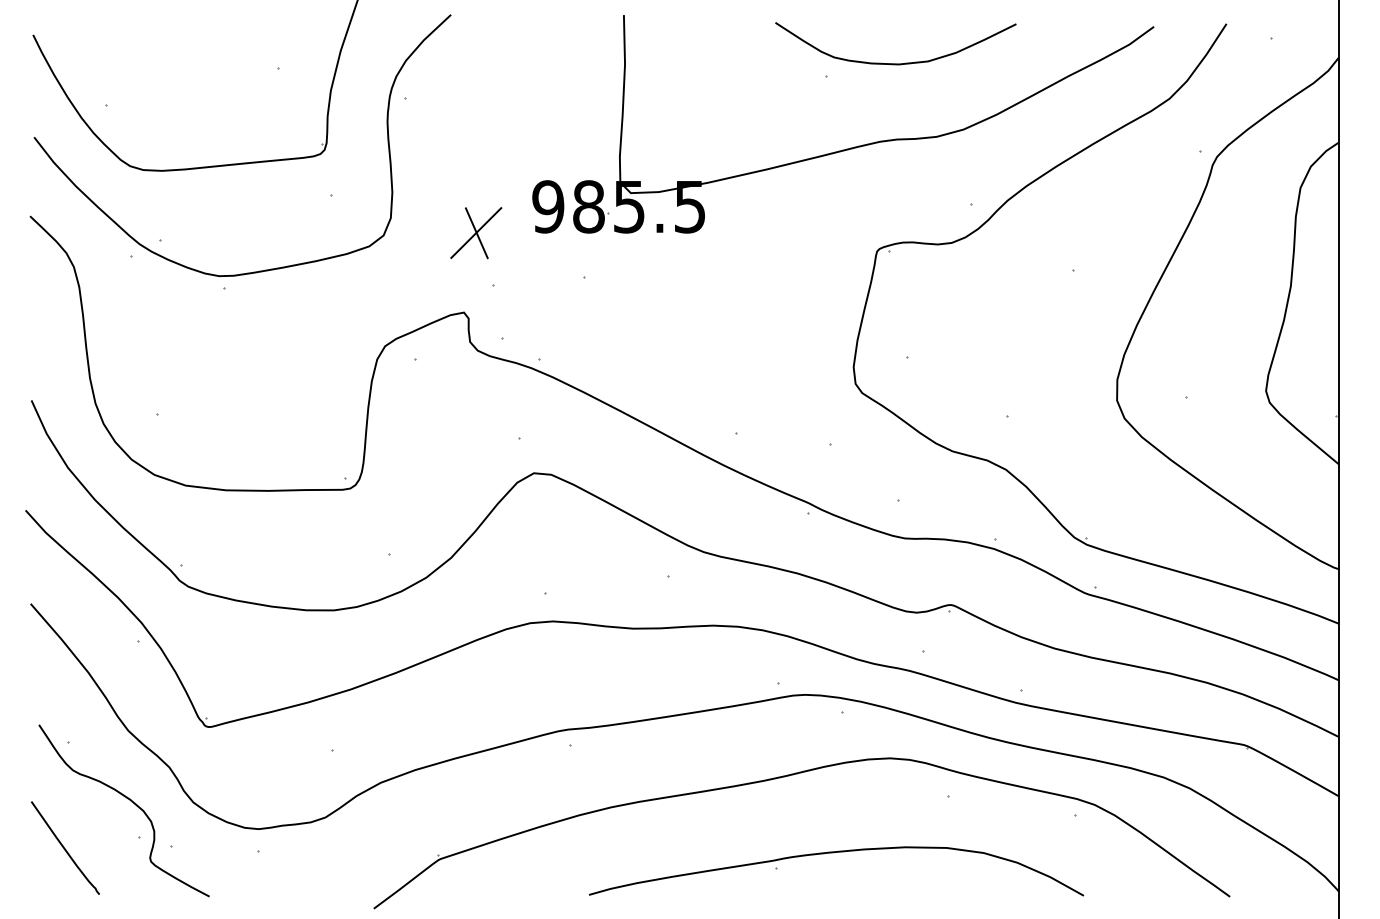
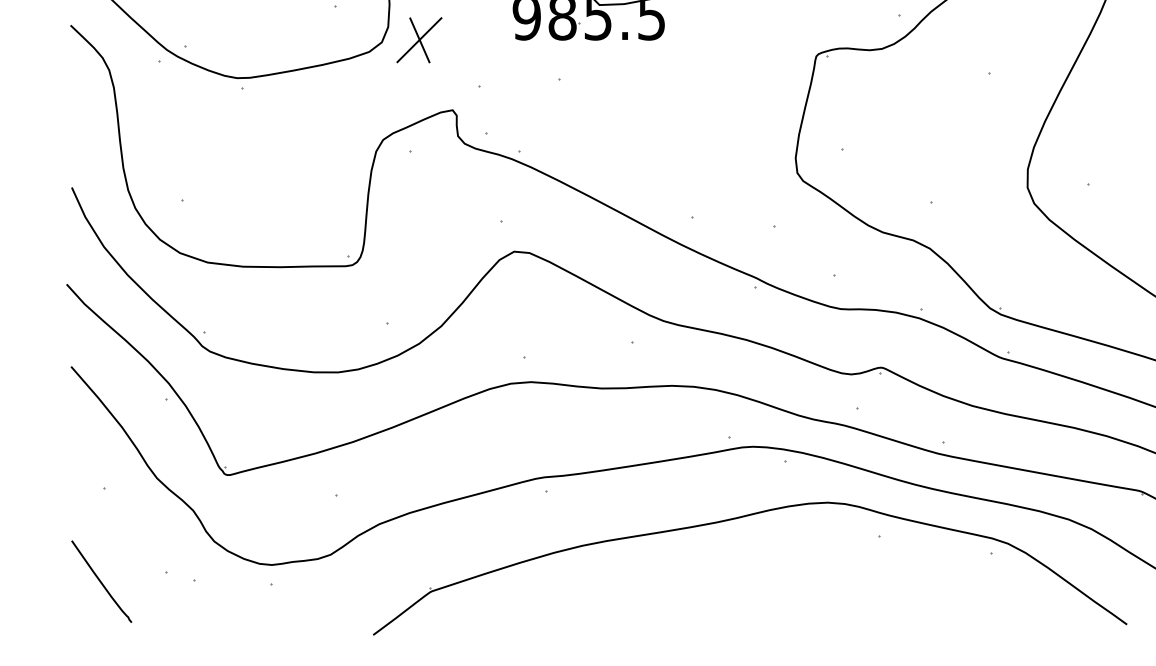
part: (476, 233) -> (419, 40), moved
curve: (131, 802) -> (159, 541), removed
part: (834, 853) -> (778, 586), removed

